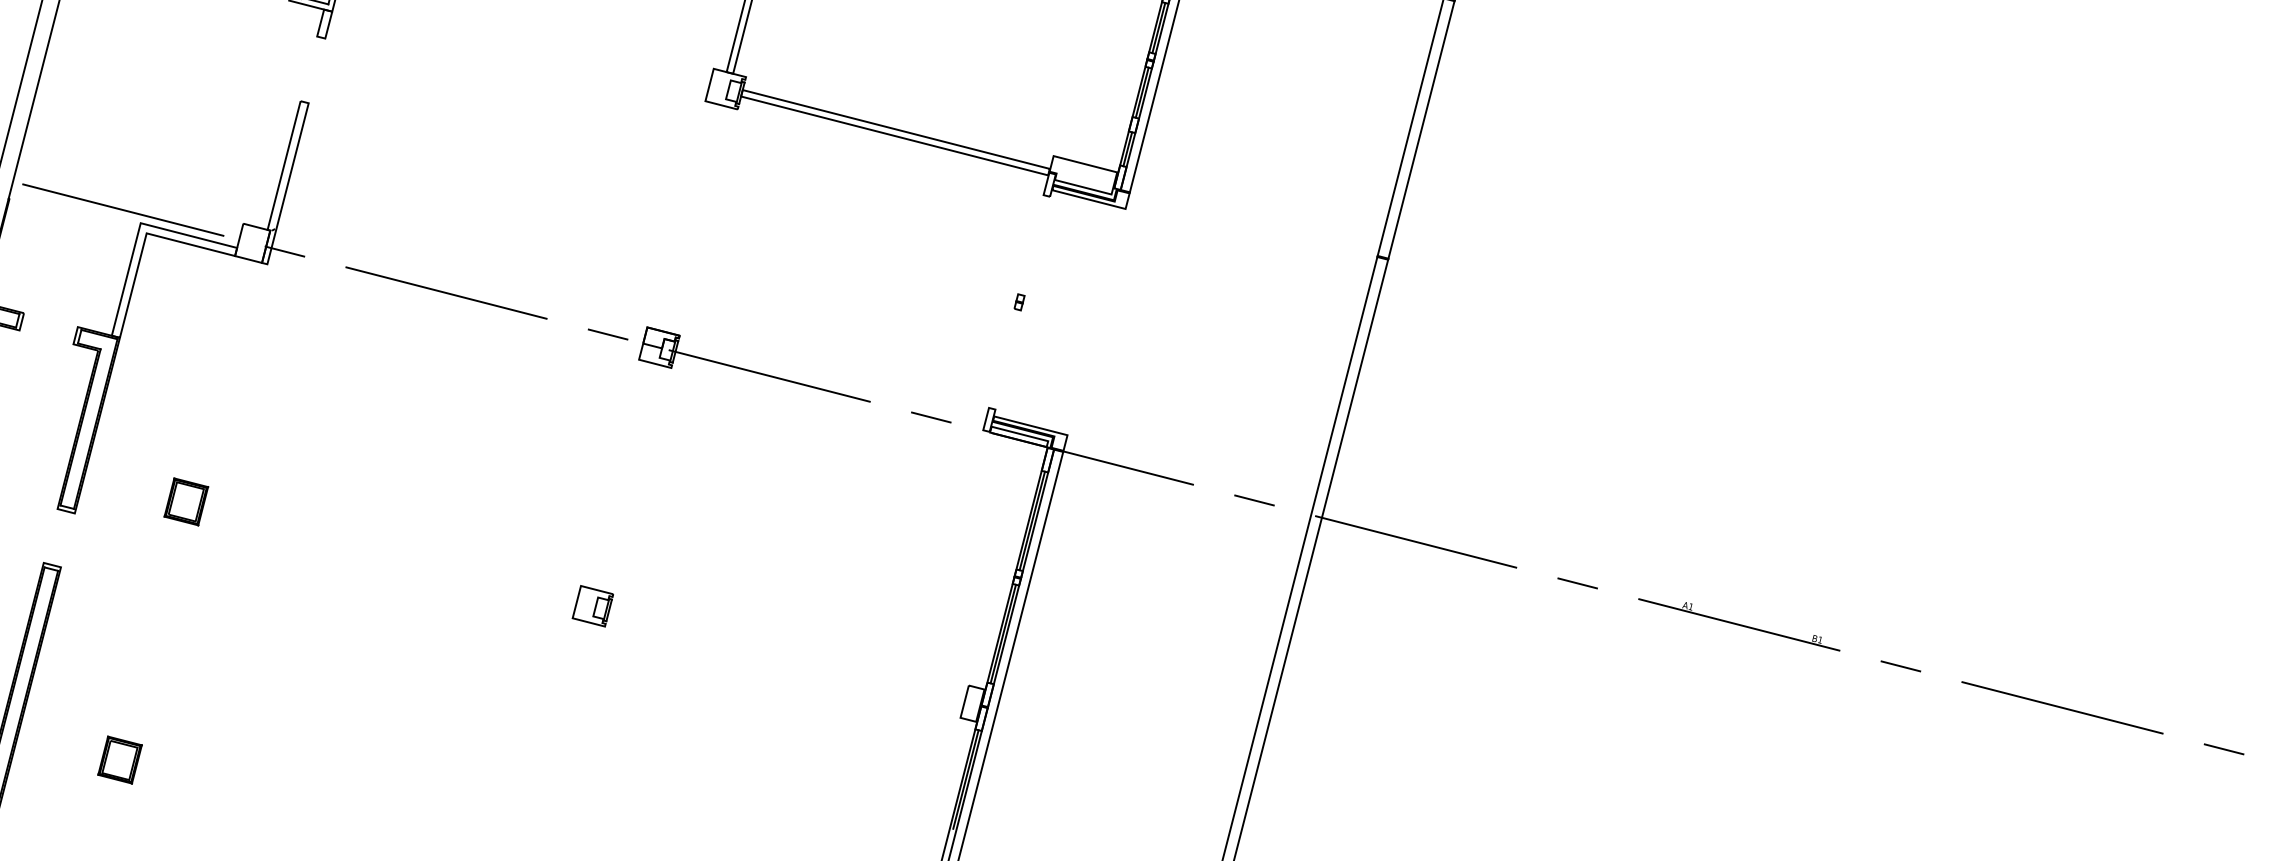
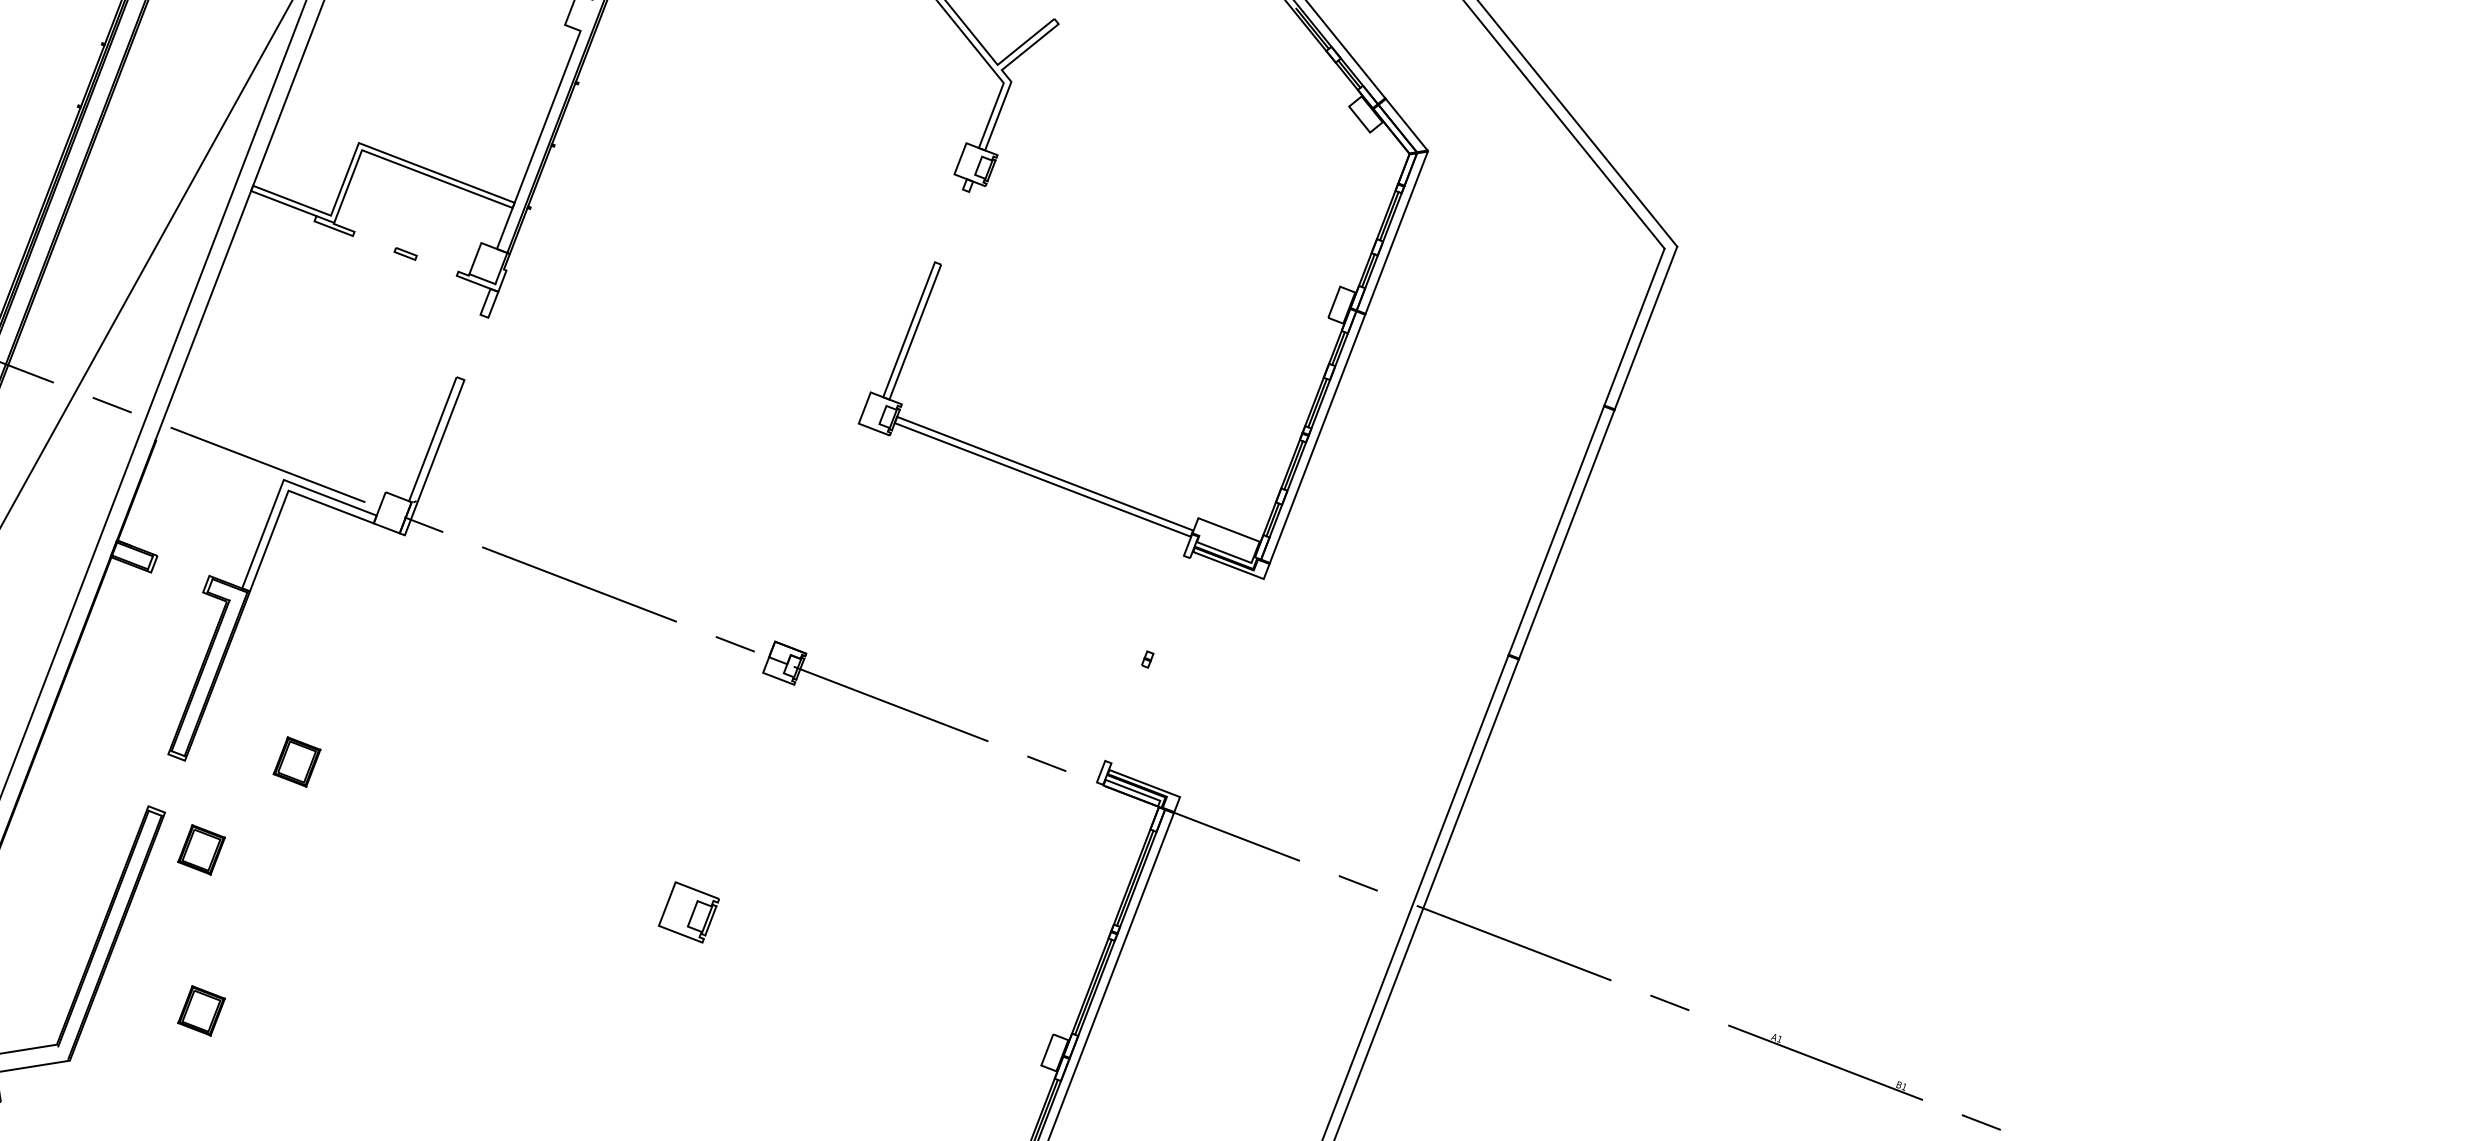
part: (101, 599) -> (201, 849), added
part: (592, 606) -> (688, 912), size x1.4

